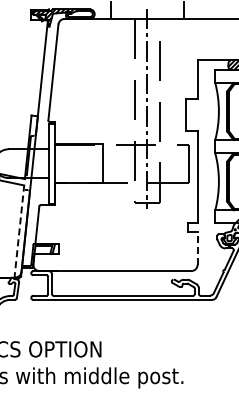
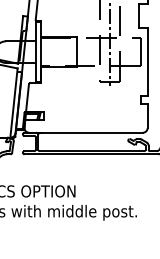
line: (19, 231) -> (14, 103), dashed -> solid
line: (197, 247) -> (147, 115), dashed -> solid

